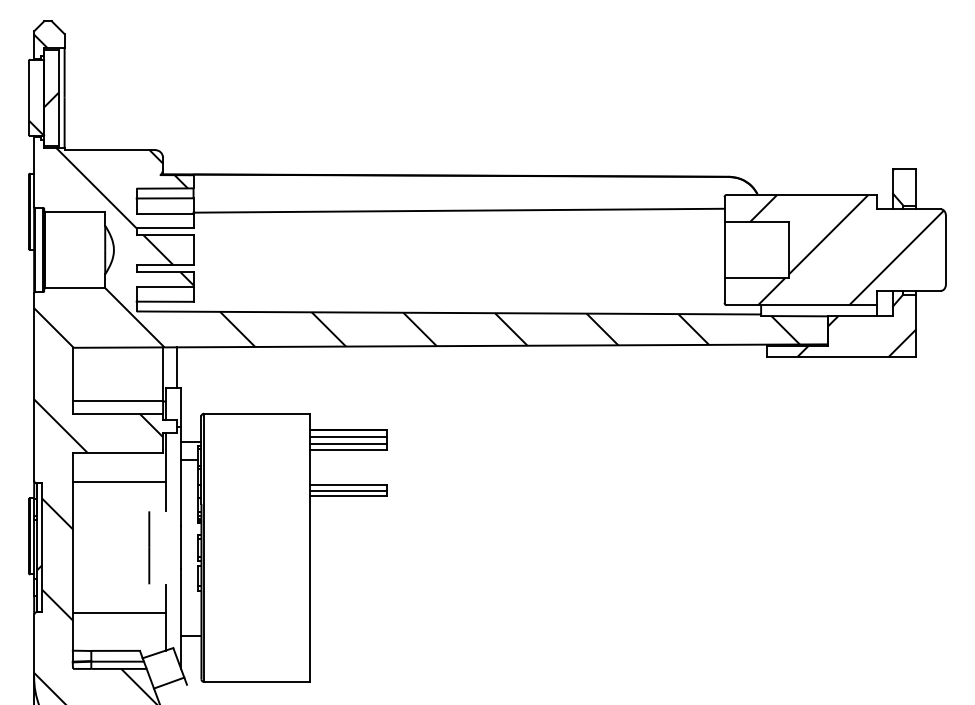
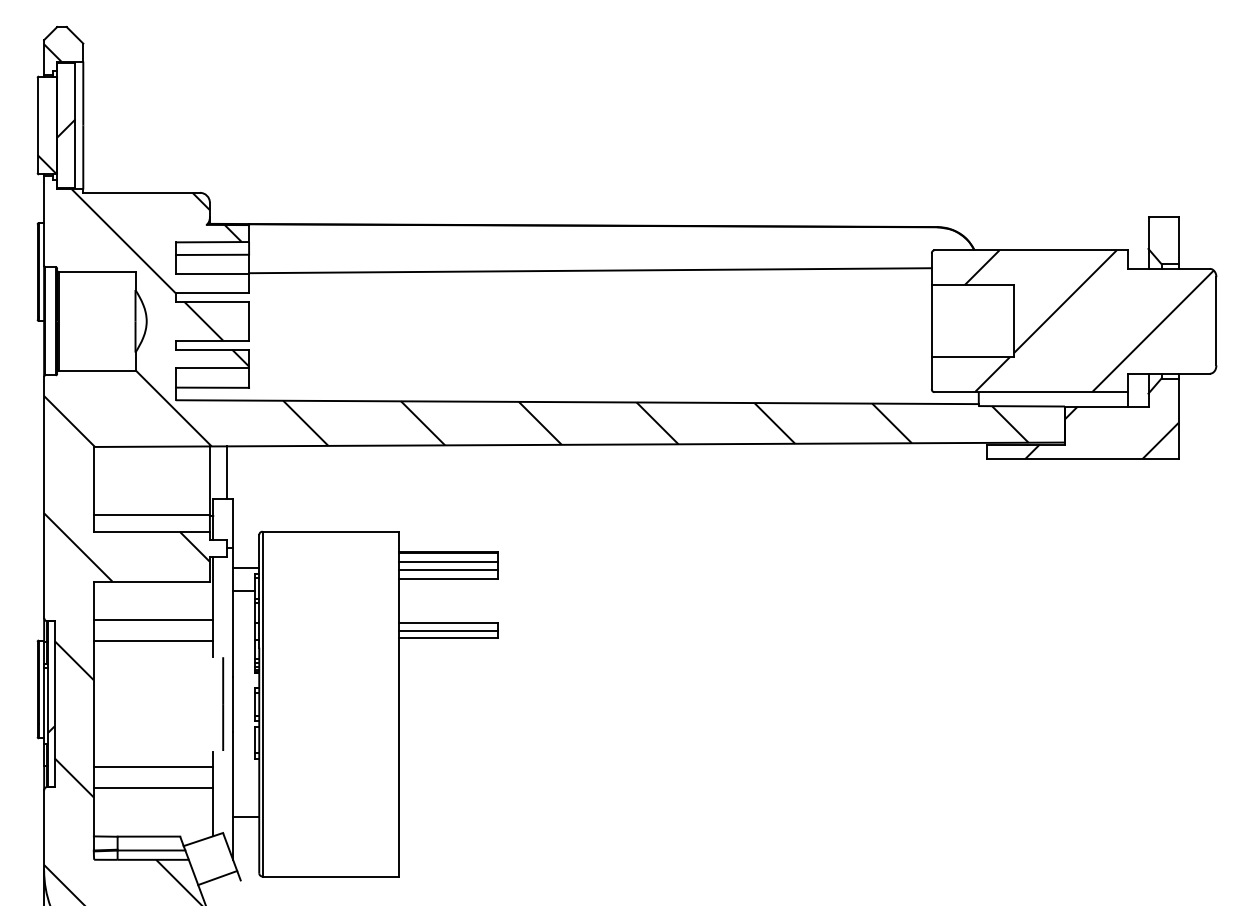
line: (119, 499) -> (153, 641), added
line: (149, 547) -> (223, 703), moved
line: (119, 597) -> (153, 767), added

